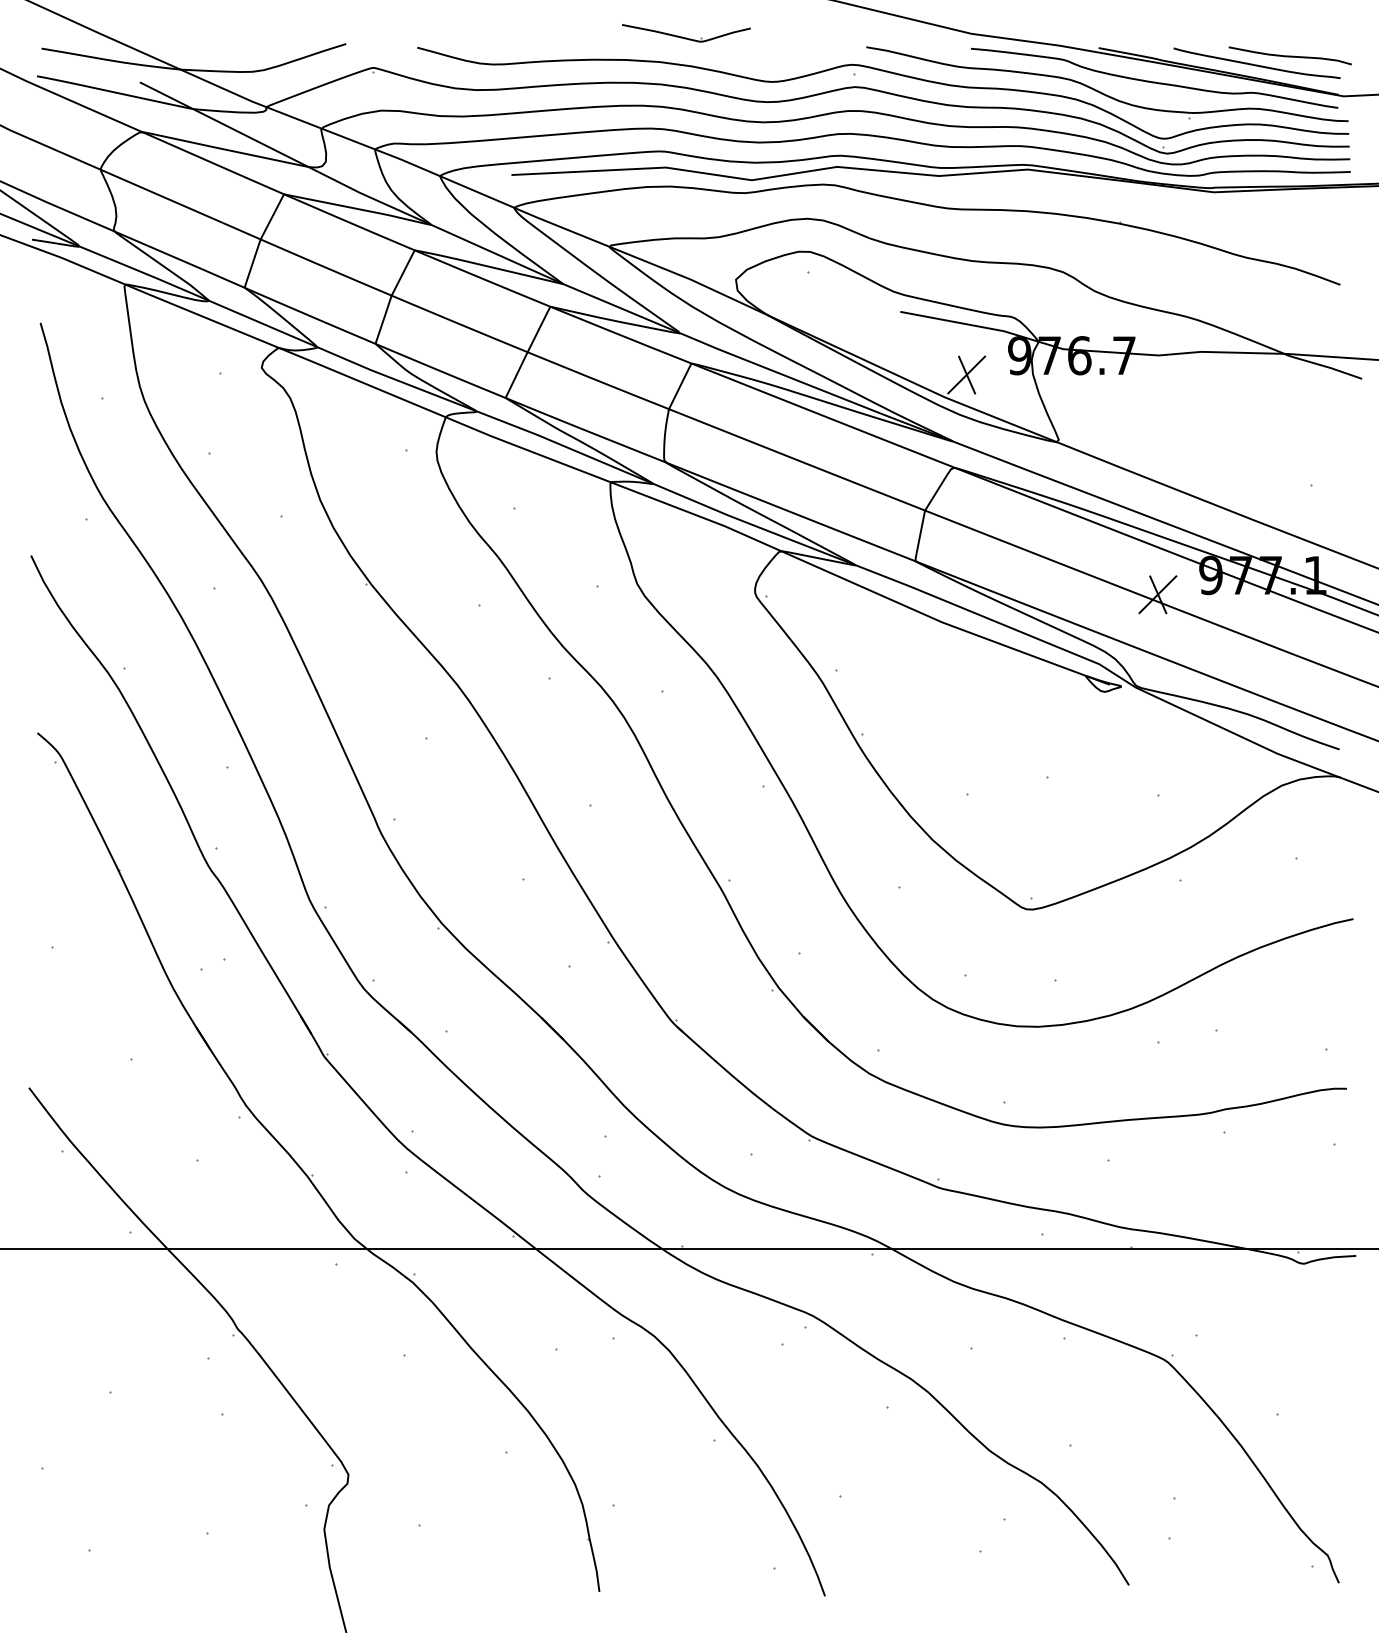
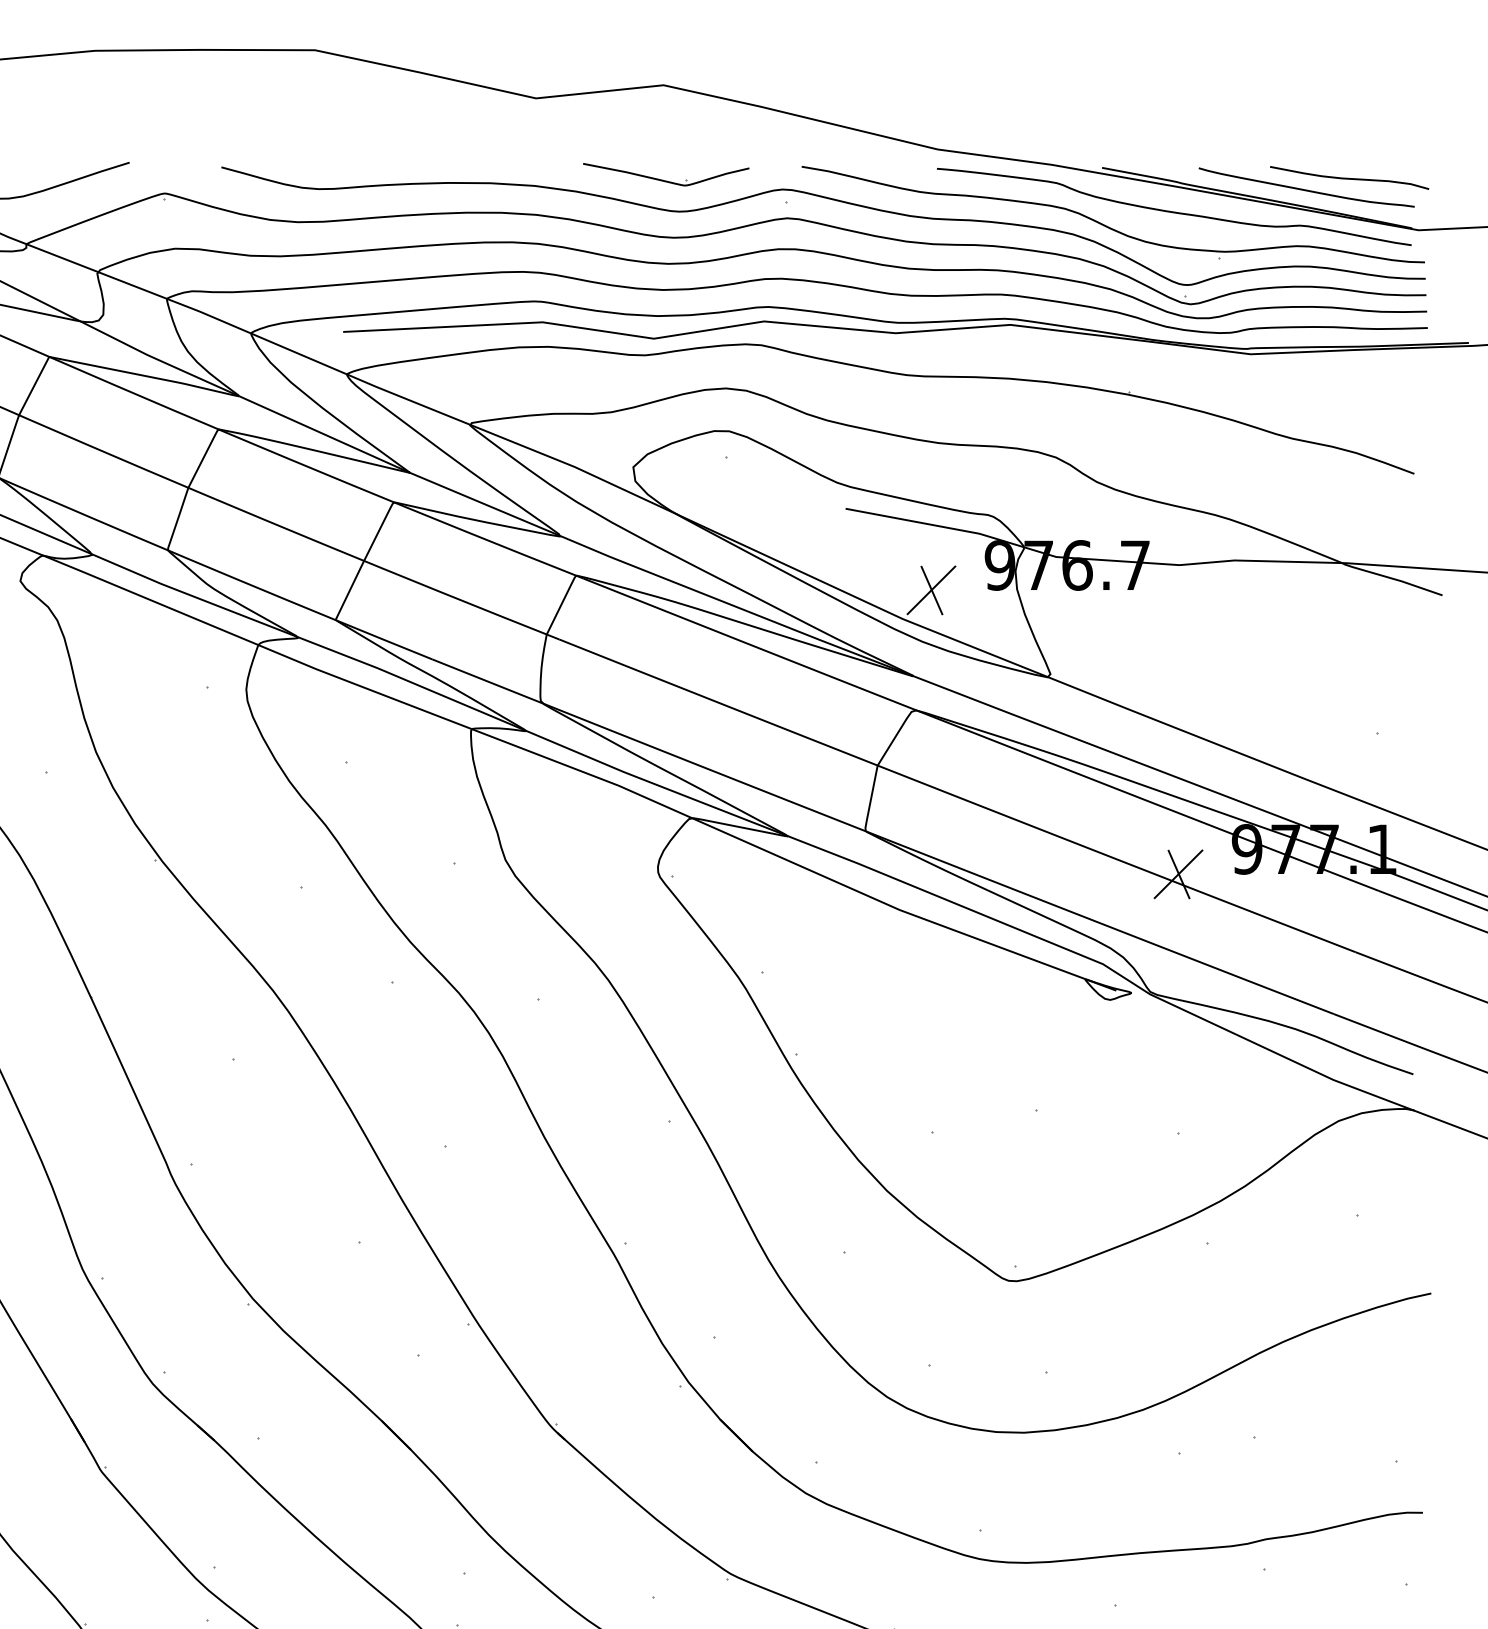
part: (686, 33) -> (666, 174), moved

